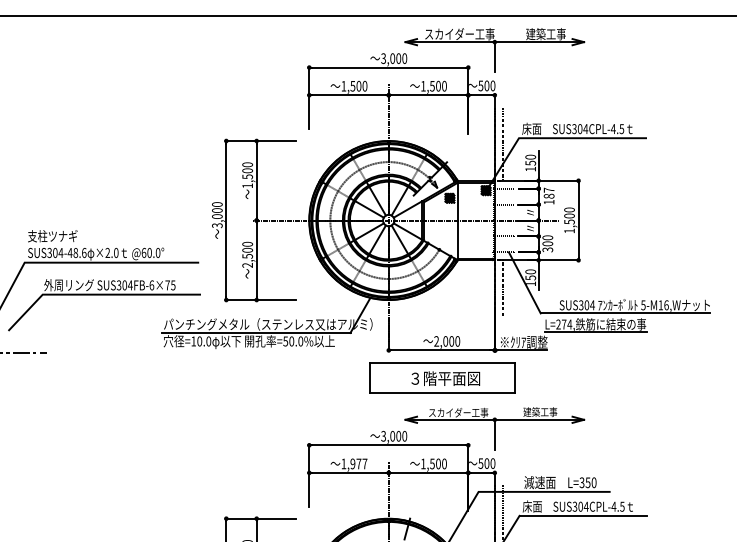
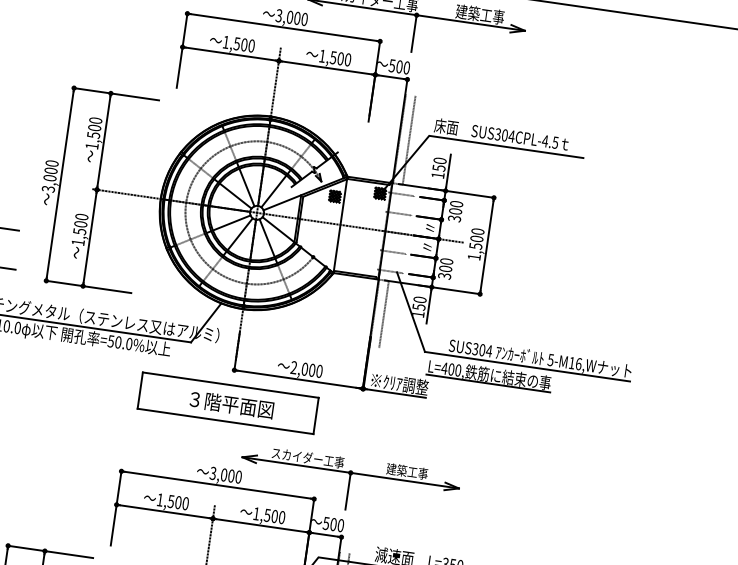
text: (548, 195) -> (454, 210), 187 -> 300
text: (247, 265) -> (78, 242), 2,500 -> 1,500
text: (564, 324) -> (451, 369), L=274, -> L=400,
part: (442, 377) -> (228, 402), moved
text: (358, 463) -> (177, 501), 1,977 -> 1,500

